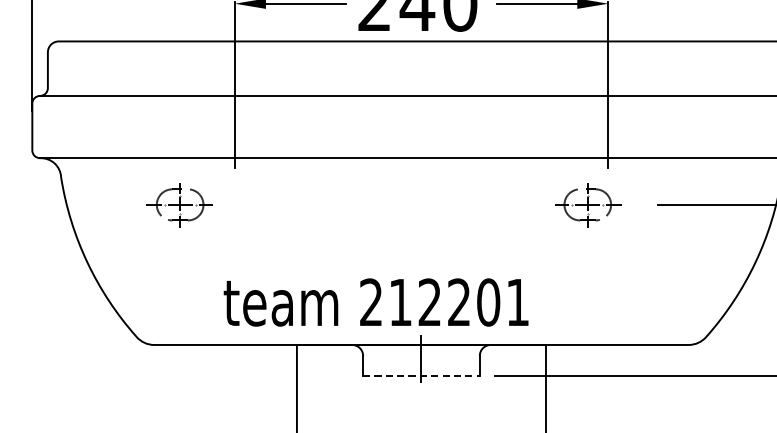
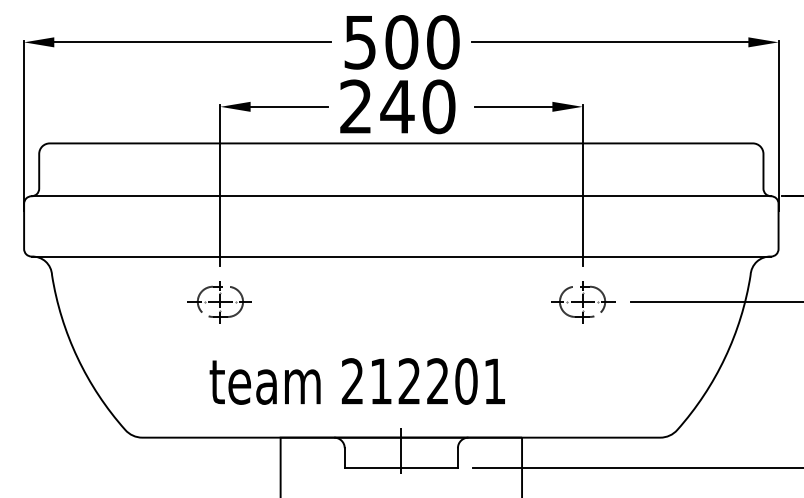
part: (179, 205) -> (219, 302), moved
part: (588, 205) -> (583, 302), moved
text: (375, 302) -> (356, 381), moved
line: (421, 375) -> (401, 467), dashed -> solid

